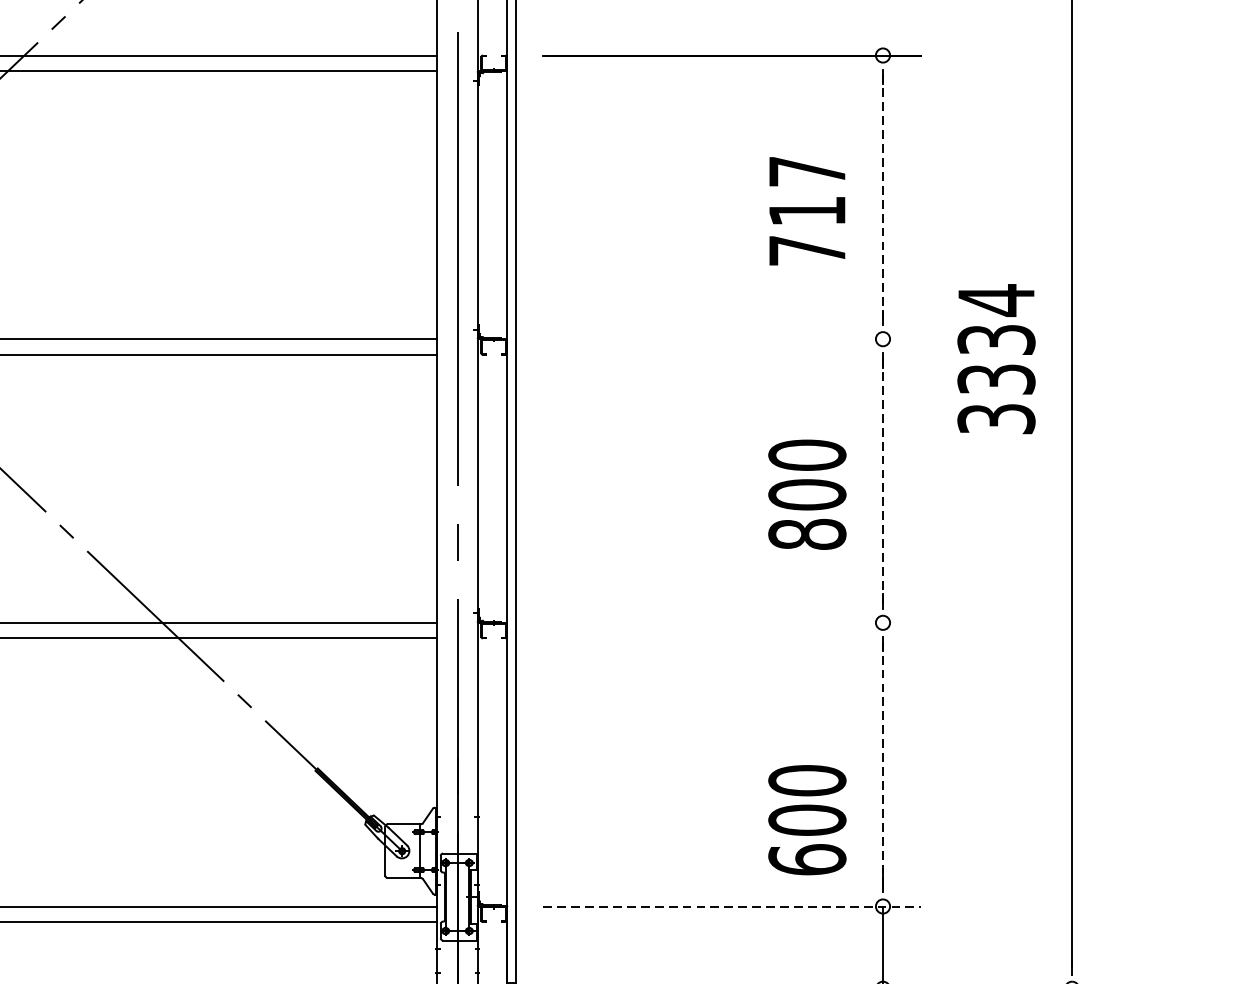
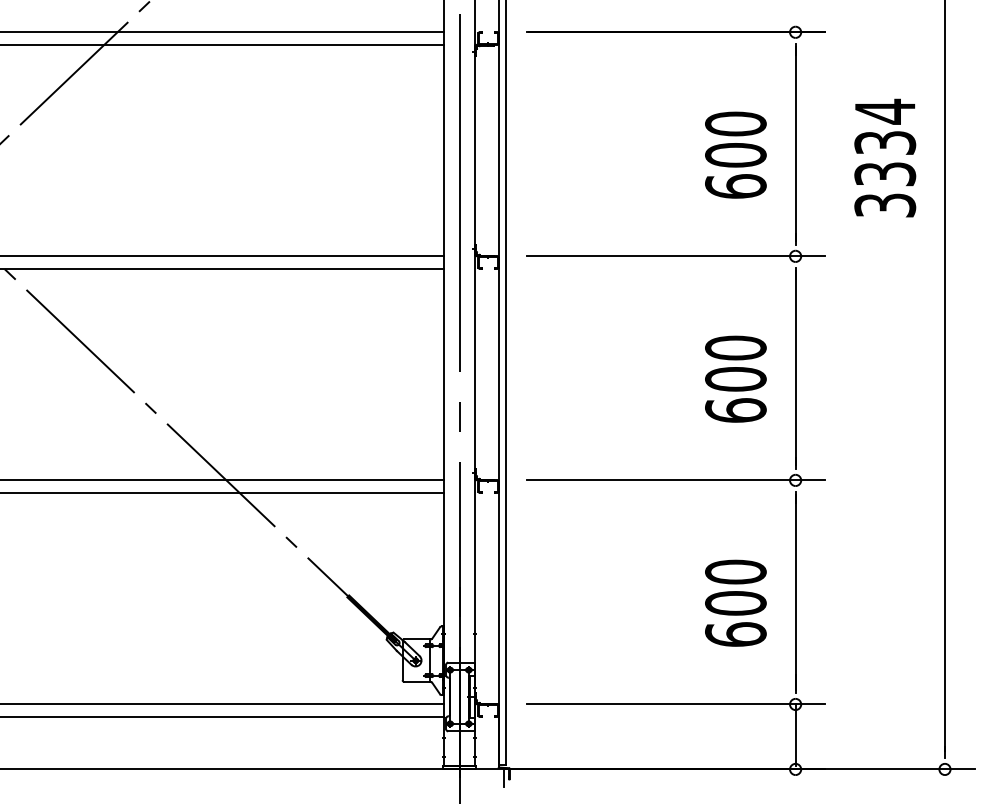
line: (882, 197) -> (795, 144), dashed -> solid
text: (806, 210) -> (735, 154), 717 -> 600
line: (732, 339) -> (676, 256), added
text: (996, 358) -> (885, 157), moved
line: (882, 481) -> (795, 368), dashed -> solid
text: (806, 534) -> (735, 410), 800 -> 600
line: (732, 622) -> (676, 480), added
line: (882, 764) -> (795, 592), dashed -> solid
text: (806, 819) -> (735, 602), moved
line: (732, 906) -> (676, 704), dashed -> solid

